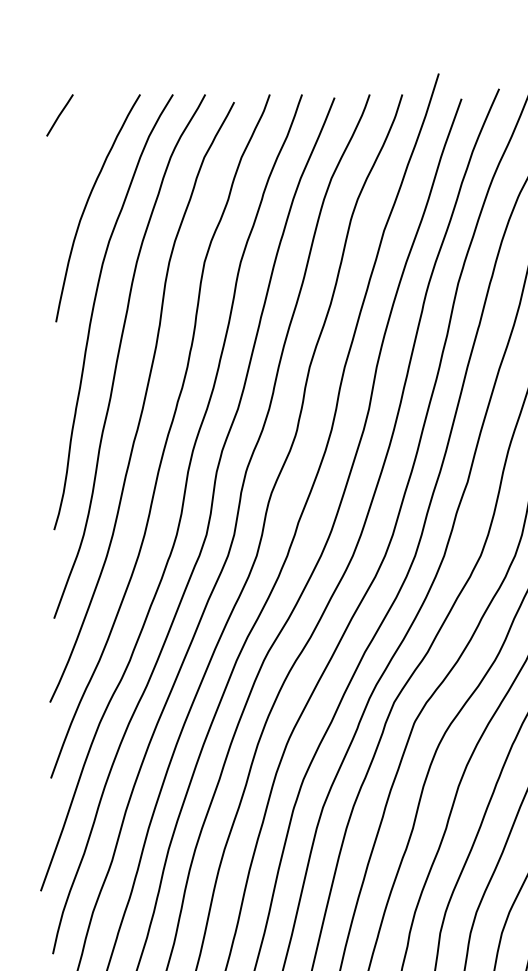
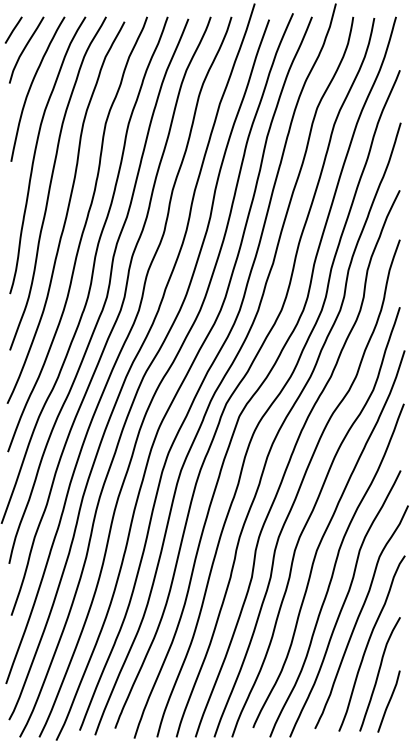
curve: (78, 145) -> (25, 49), added

